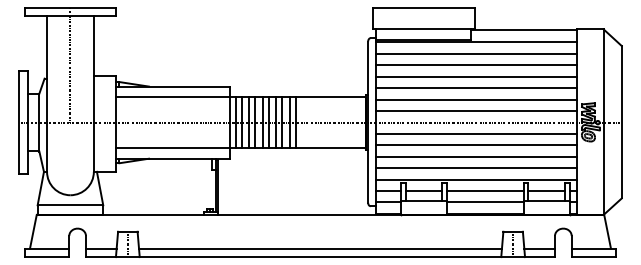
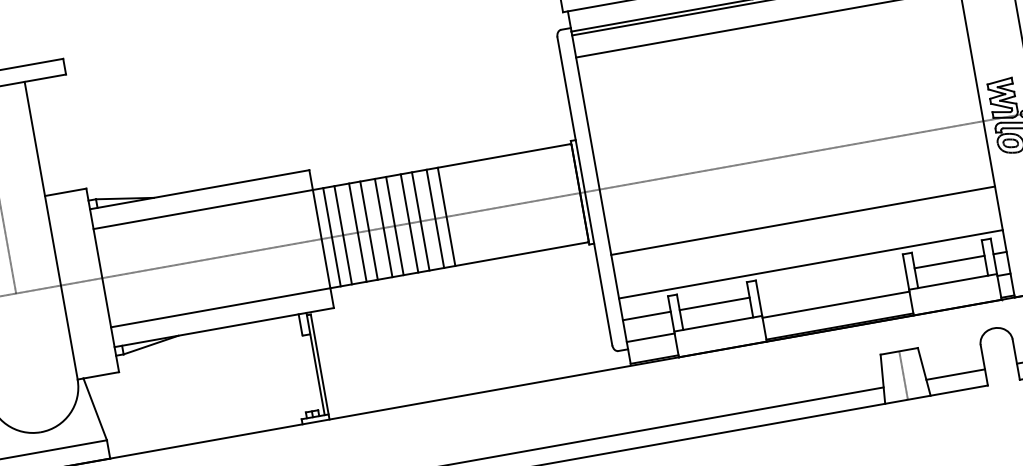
line: (475, 65) -> (770, 46), removed
line: (475, 76) -> (774, 67), removed
line: (475, 88) -> (778, 90), removed
line: (475, 99) -> (782, 111), removed
line: (475, 111) -> (786, 134), removed
line: (475, 134) -> (794, 178), removed
line: (475, 145) -> (797, 199), removed
line: (475, 168) -> (805, 243), removed
line: (484, 191) -> (830, 284), removed

